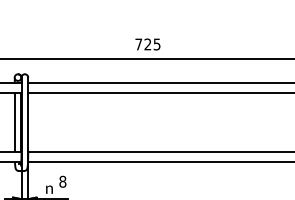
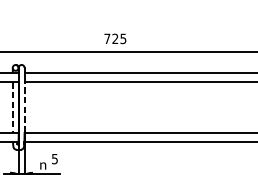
text: (147, 44) -> (114, 38), moved
line: (28, 122) -> (24, 107), solid -> dashed
line: (14, 123) -> (12, 108), solid -> dashed
text: (62, 181) -> (54, 158), 8 -> 5

